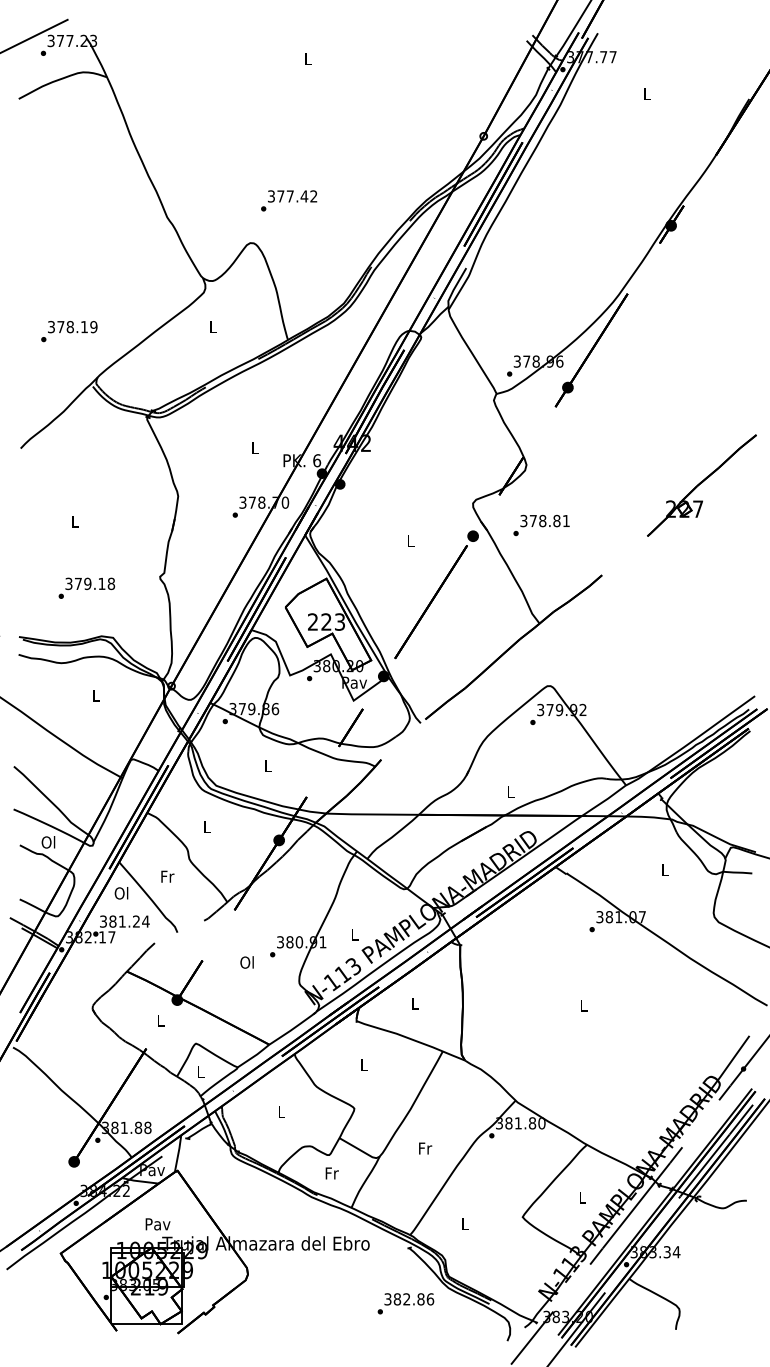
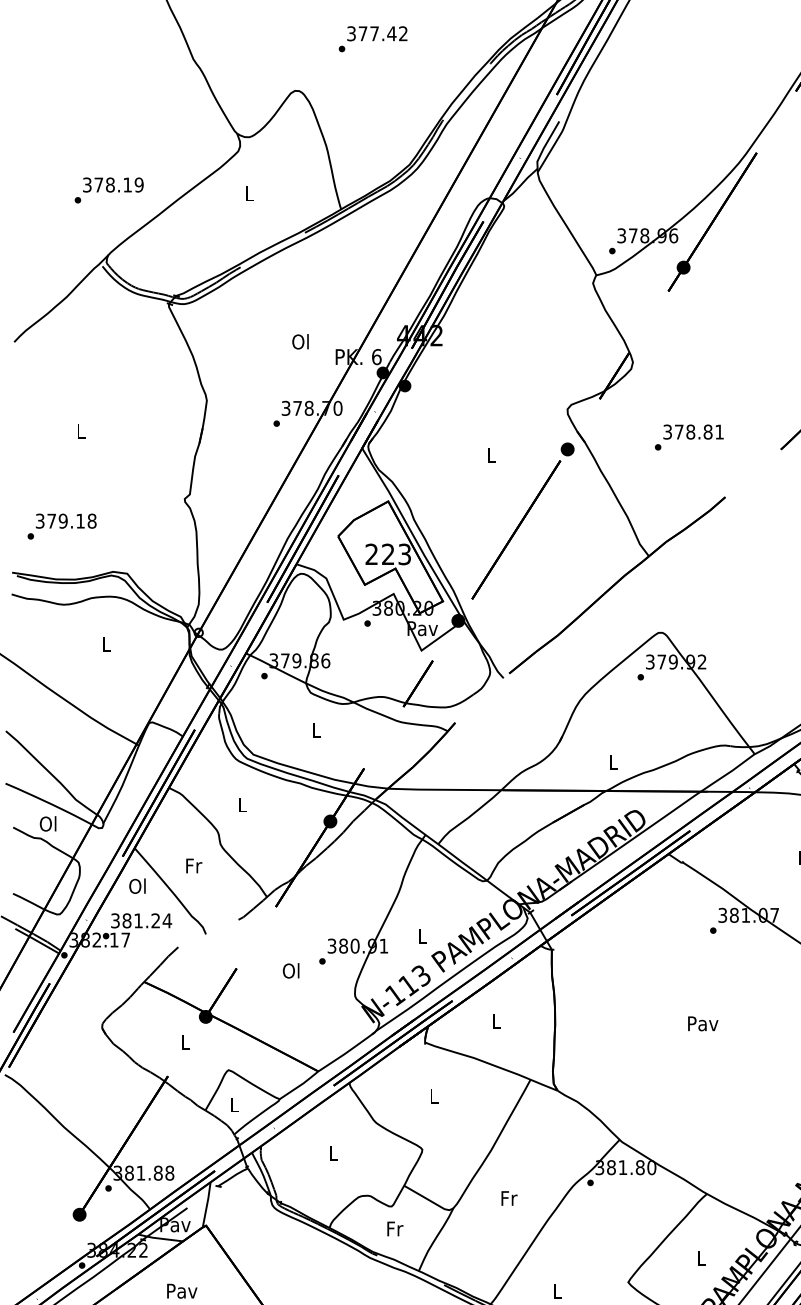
text: (289, 200) -> (373, 38), moved
text: (69, 331) -> (109, 190), moved
text: (254, 448) -> (300, 342), L -> Ol
text: (541, 525) -> (689, 437), moved
text: (86, 587) -> (61, 525), moved
text: (583, 1005) -> (702, 1023), L -> Pav

